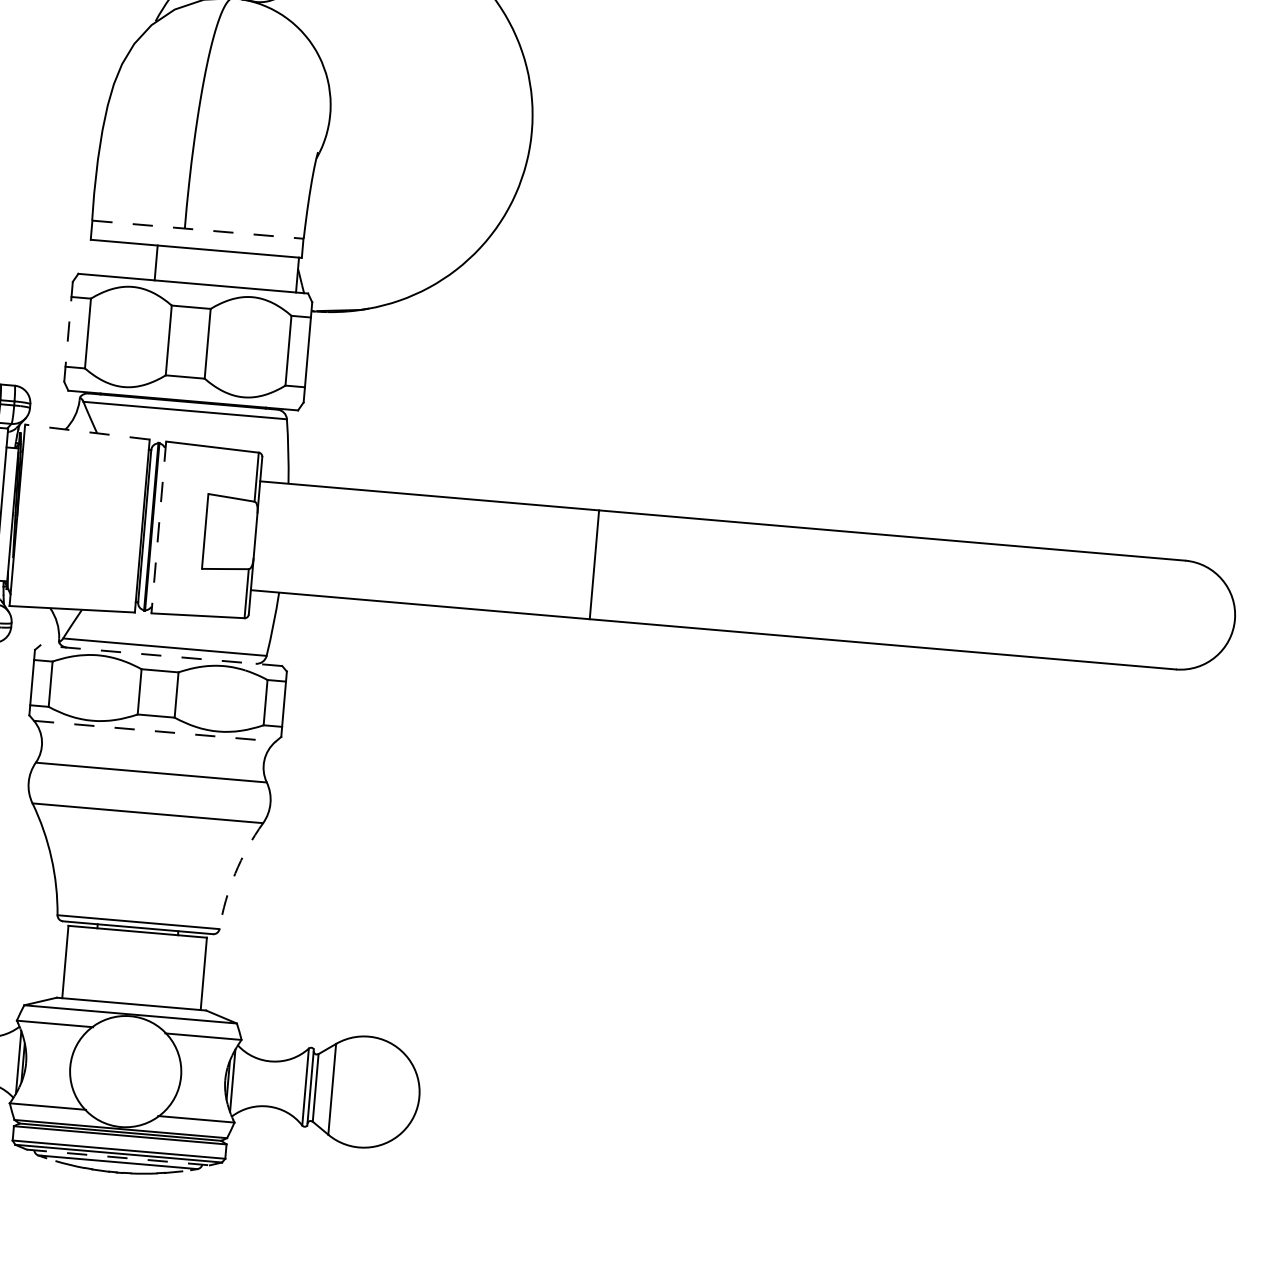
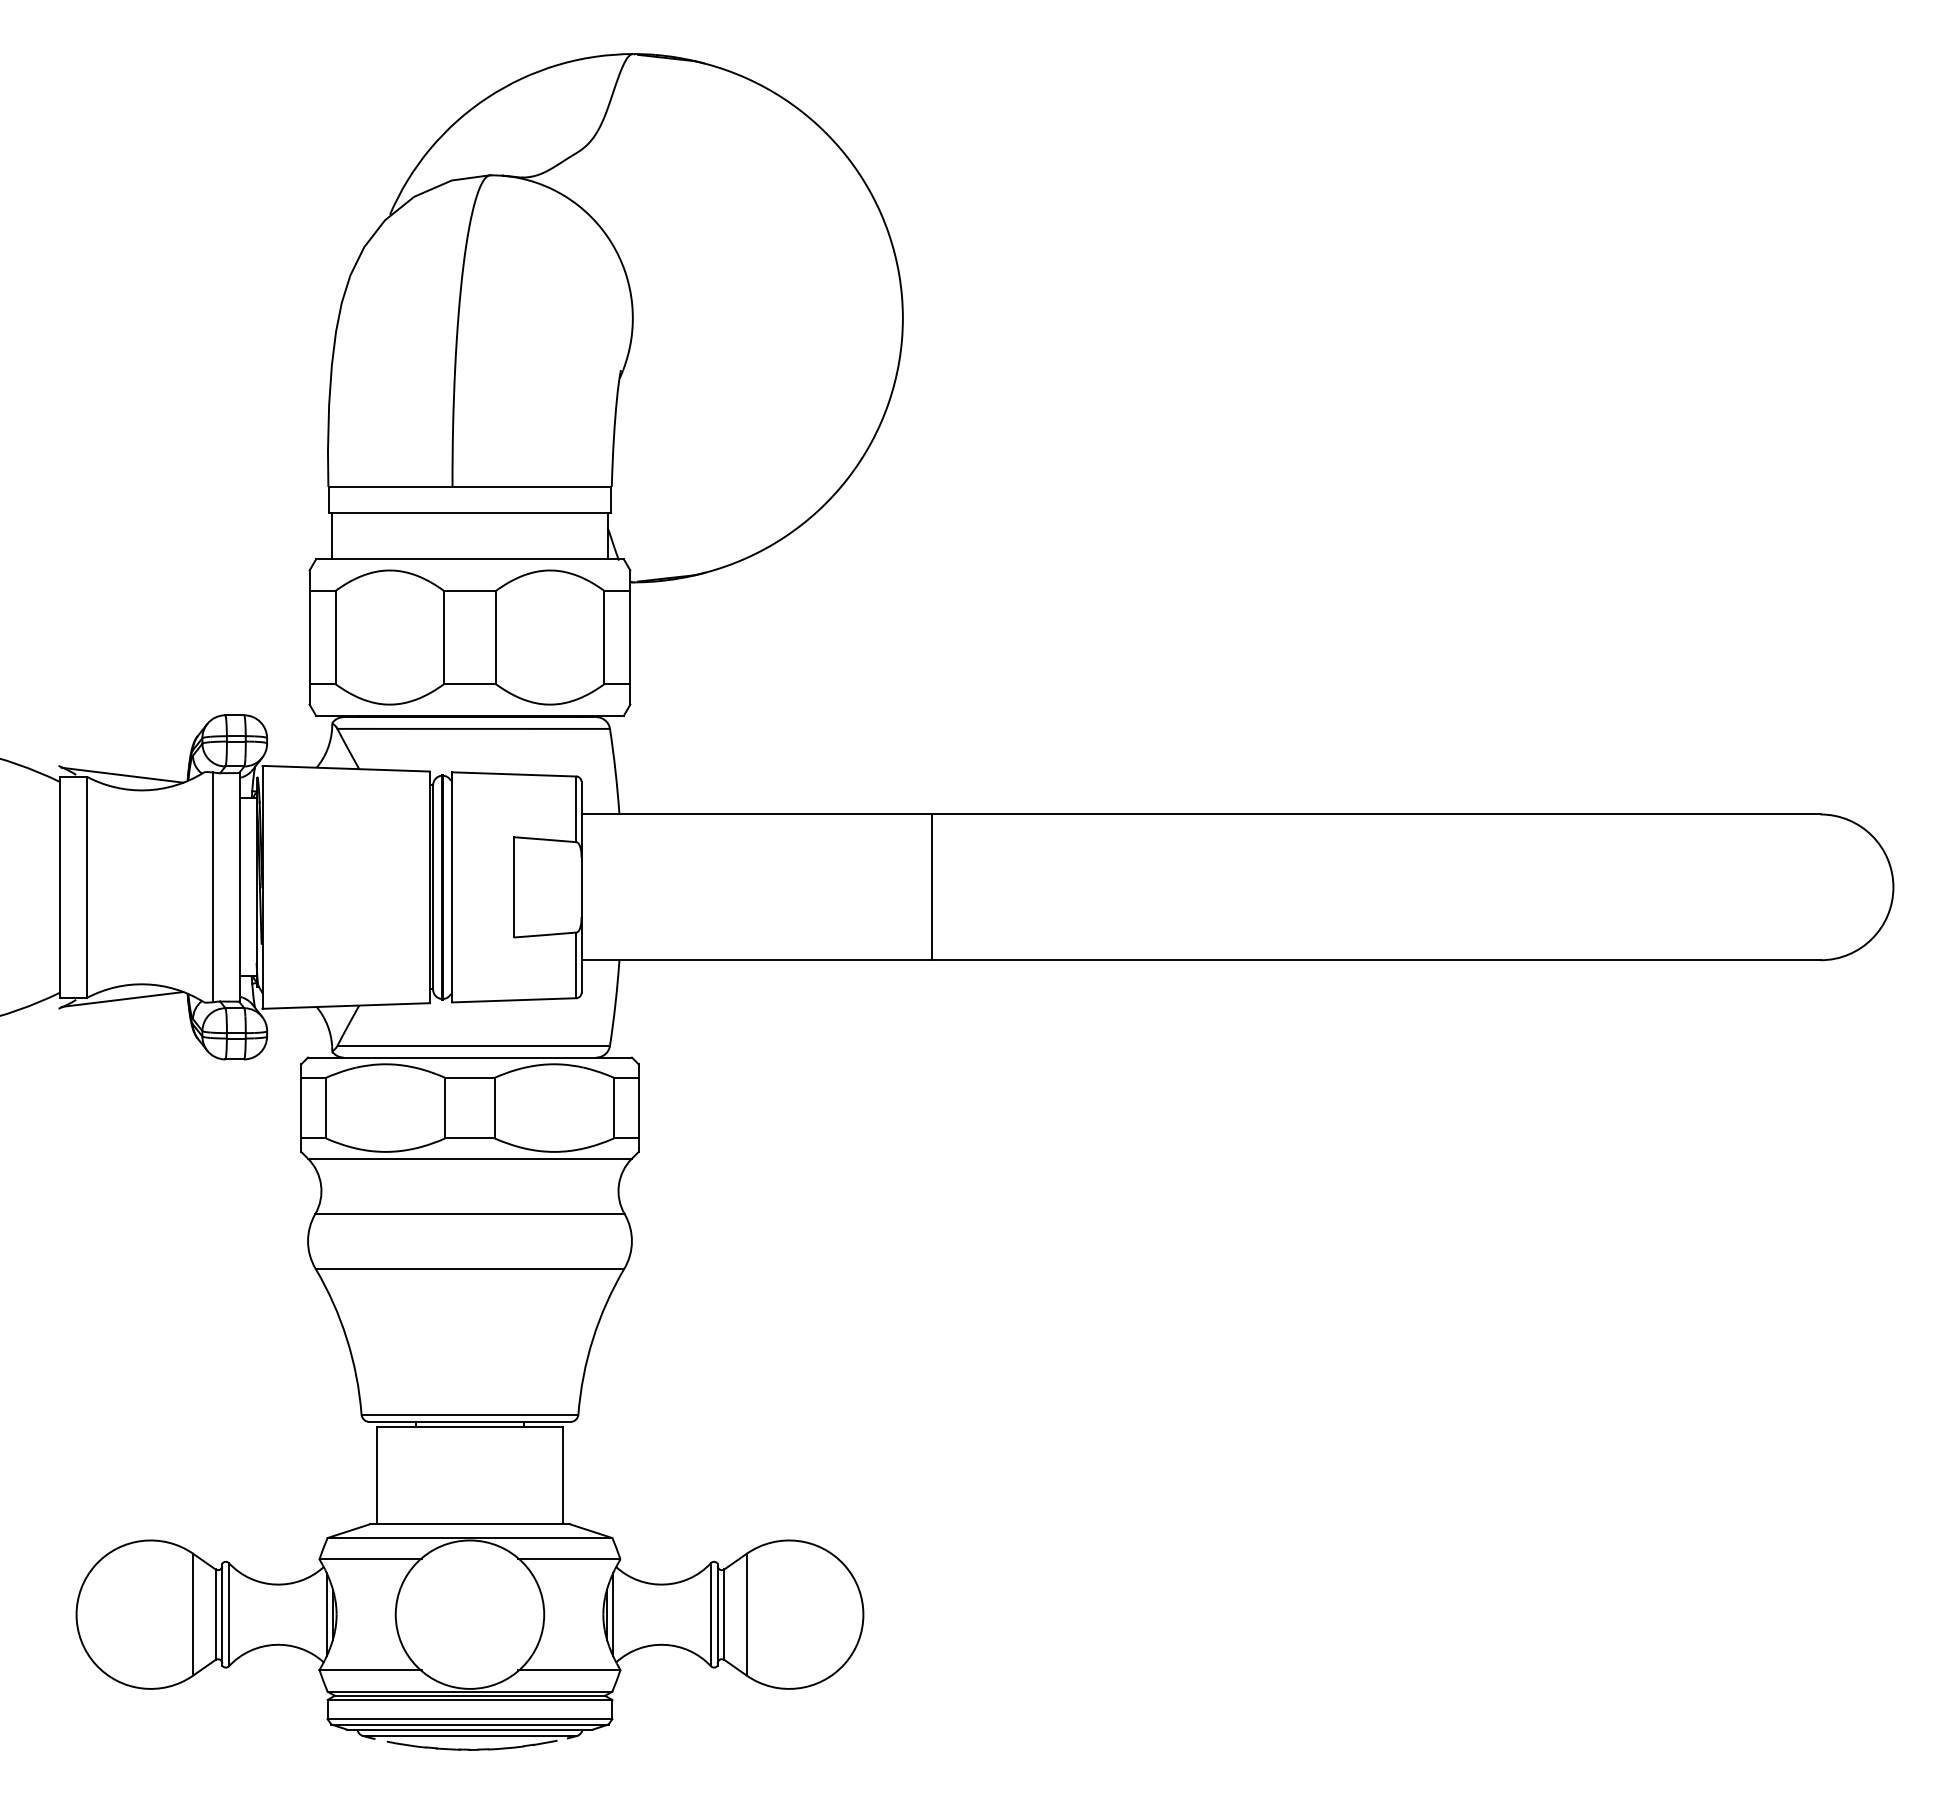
line: (198, 229) -> (470, 486), dashed -> solid
line: (156, 262) -> (332, 535), moved
line: (68, 331) -> (309, 637), dashed -> solid
line: (87, 431) -> (346, 768), dashed -> solid
line: (159, 527) -> (452, 887), dashed -> solid
line: (594, 564) -> (932, 887), moved
line: (161, 655) -> (469, 1057), dashed -> solid
line: (154, 731) -> (469, 1158), dashed -> solid
arc: (235, 873) -> (593, 1338), dashed -> solid
line: (117, 1157) -> (469, 1729), dashed -> solid

